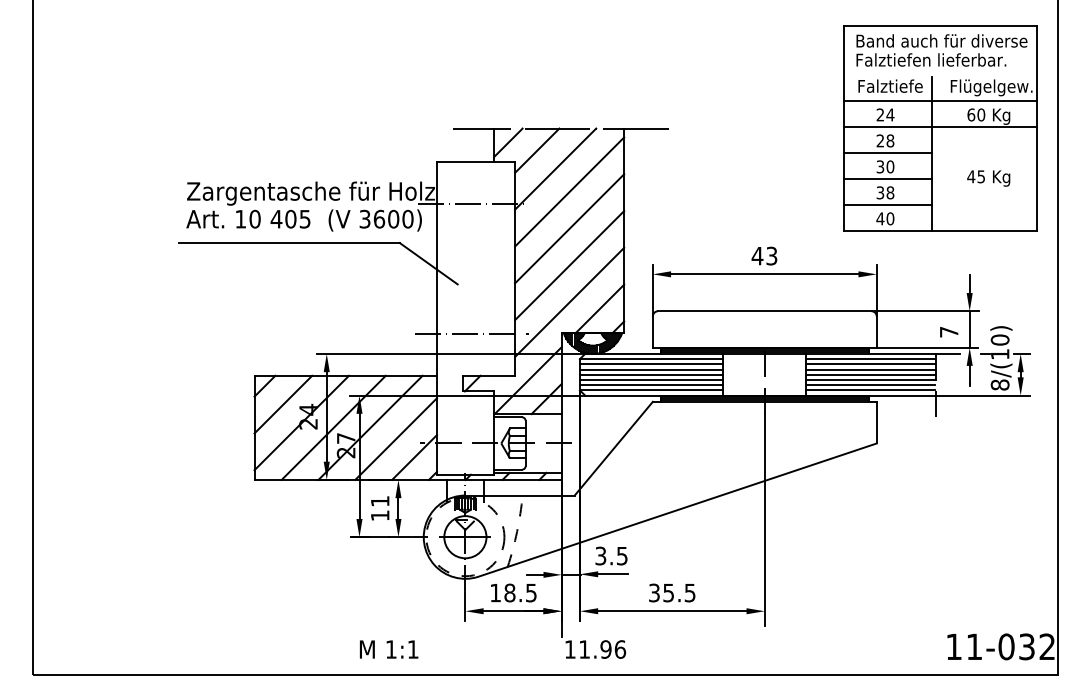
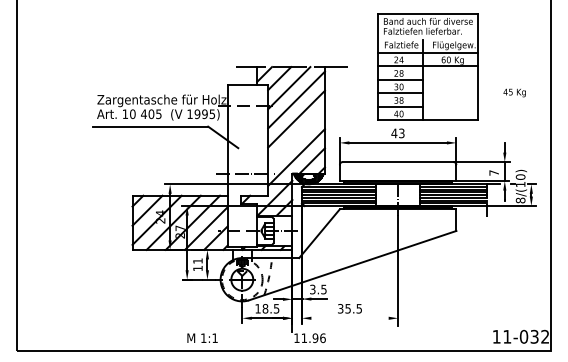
part: (940, 127) -> (427, 66), moved
text: (387, 219) -> (201, 114), 3600) -> 1995)
line: (569, 263) -> (296, 137), removed
line: (671, 611) -> (349, 318), removed

